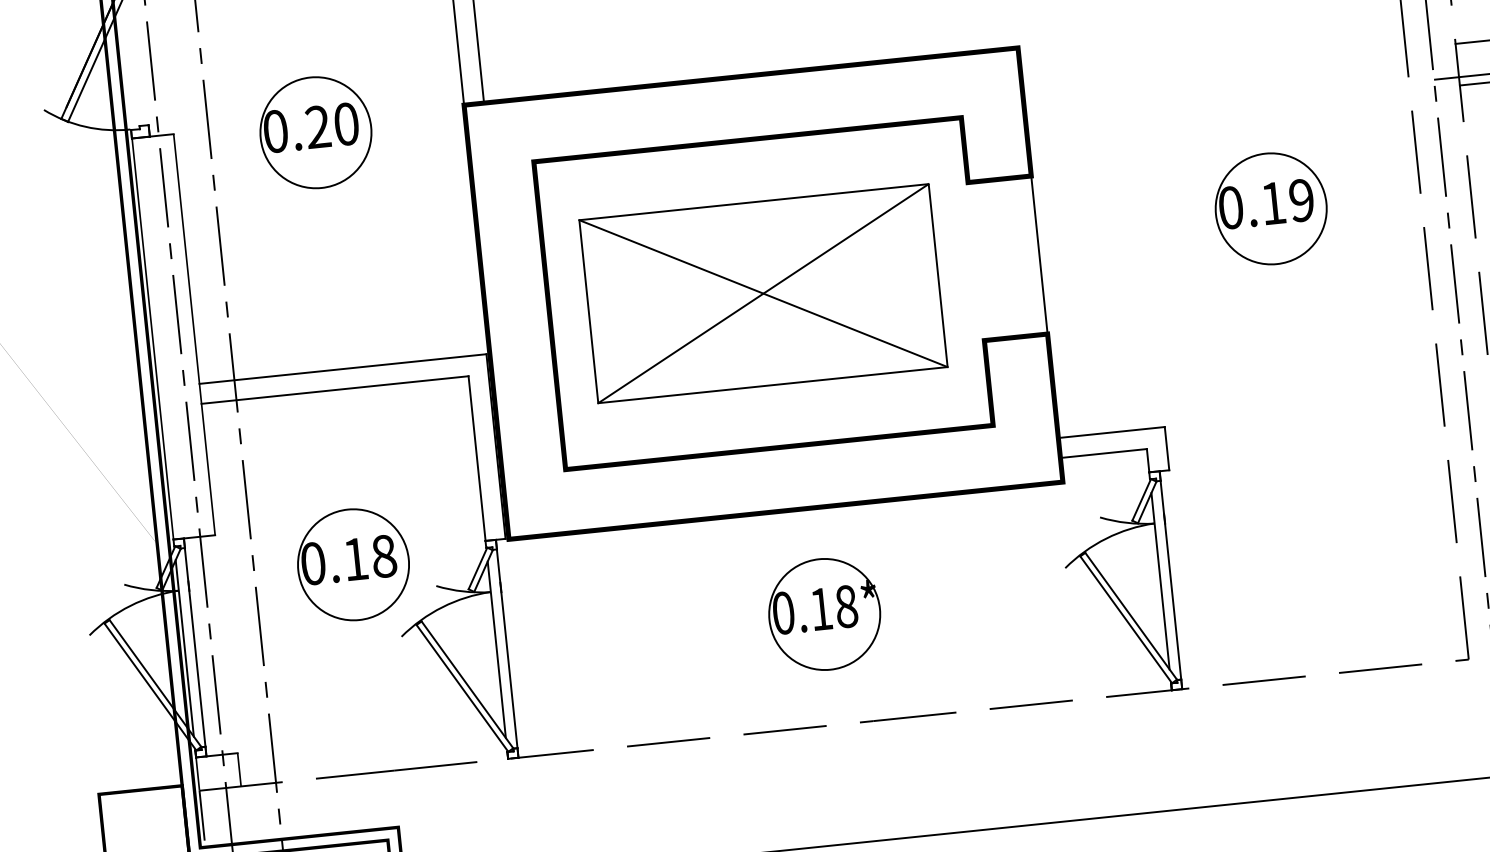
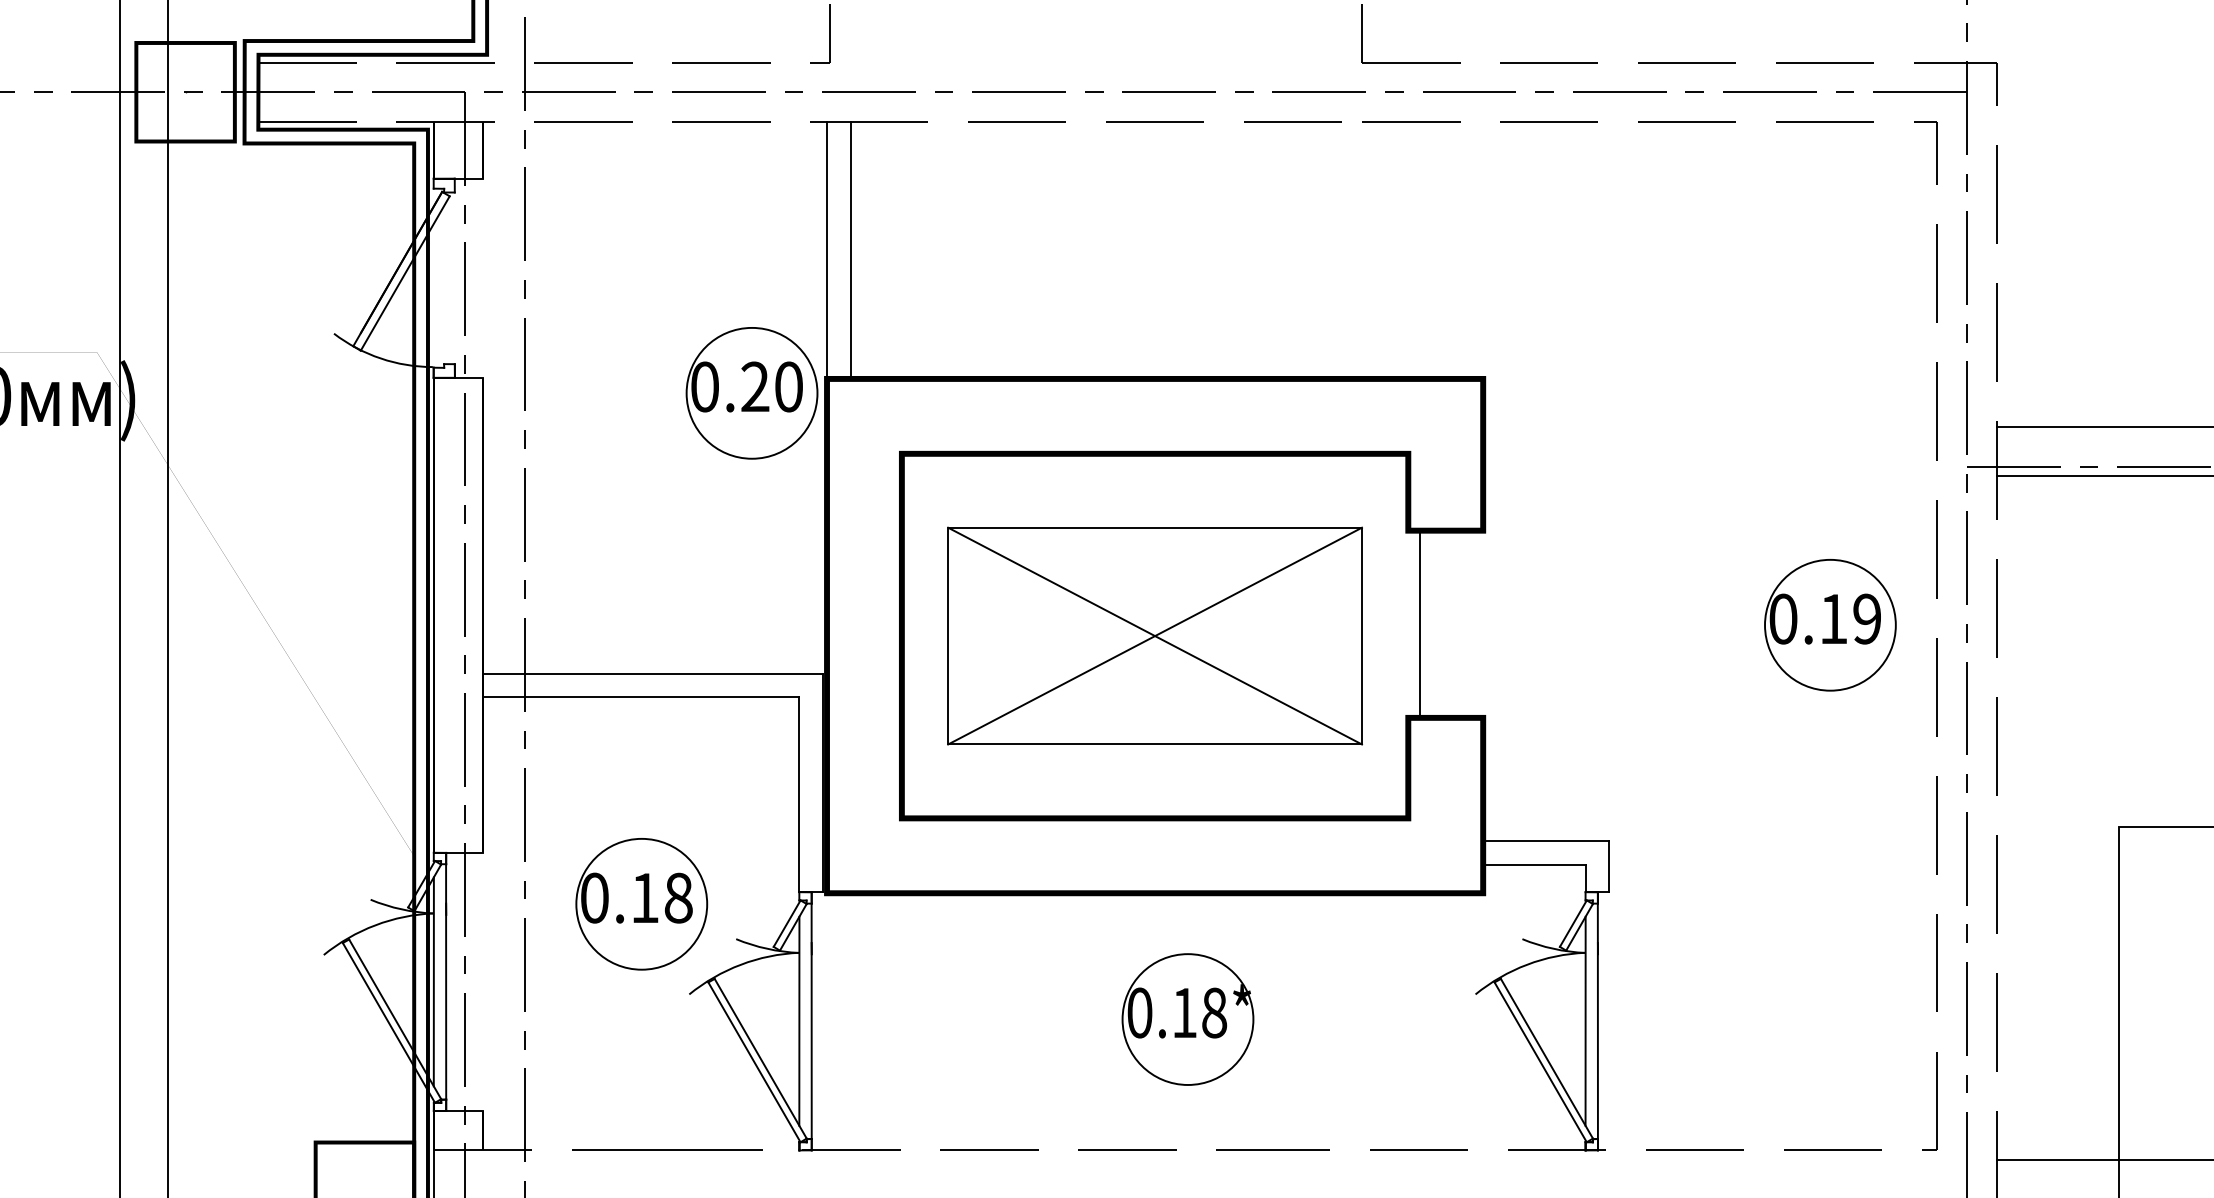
part: (315, 132) -> (751, 393), moved
part: (1271, 209) -> (1830, 625), moved
line: (1039, 254) -> (1420, 623), moved

